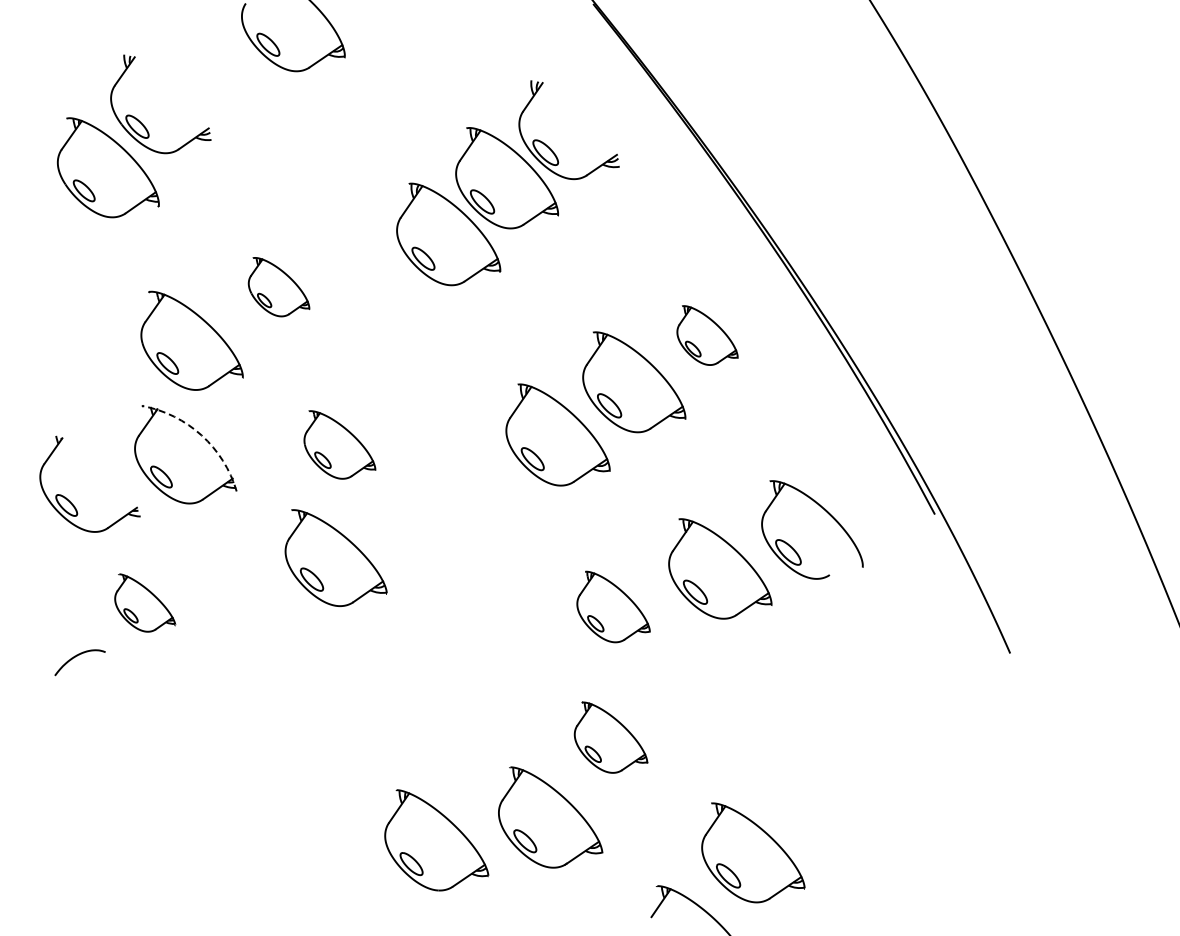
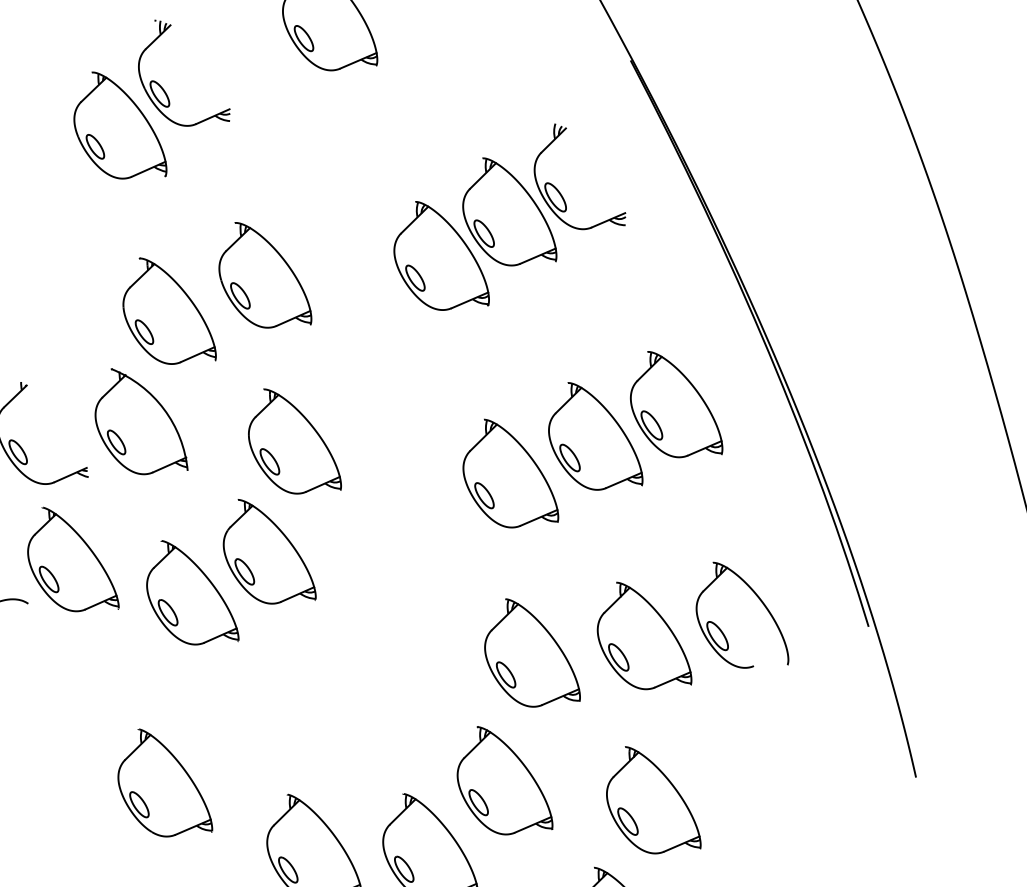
part: (278, 286) -> (267, 277), size x1.67
part: (707, 335) -> (679, 407), size x1.67
arc: (201, 435) -> (163, 409), dashed -> solid
part: (339, 444) -> (297, 444), size x1.43
part: (145, 602) -> (77, 562), size x1.67
part: (613, 606) -> (535, 655), size x1.43
part: (268, 612) -> (195, 595), added
part: (760, 728) -> (656, 803), added
part: (610, 737) -> (507, 783), size x1.43
part: (277, 804) -> (168, 785), added

